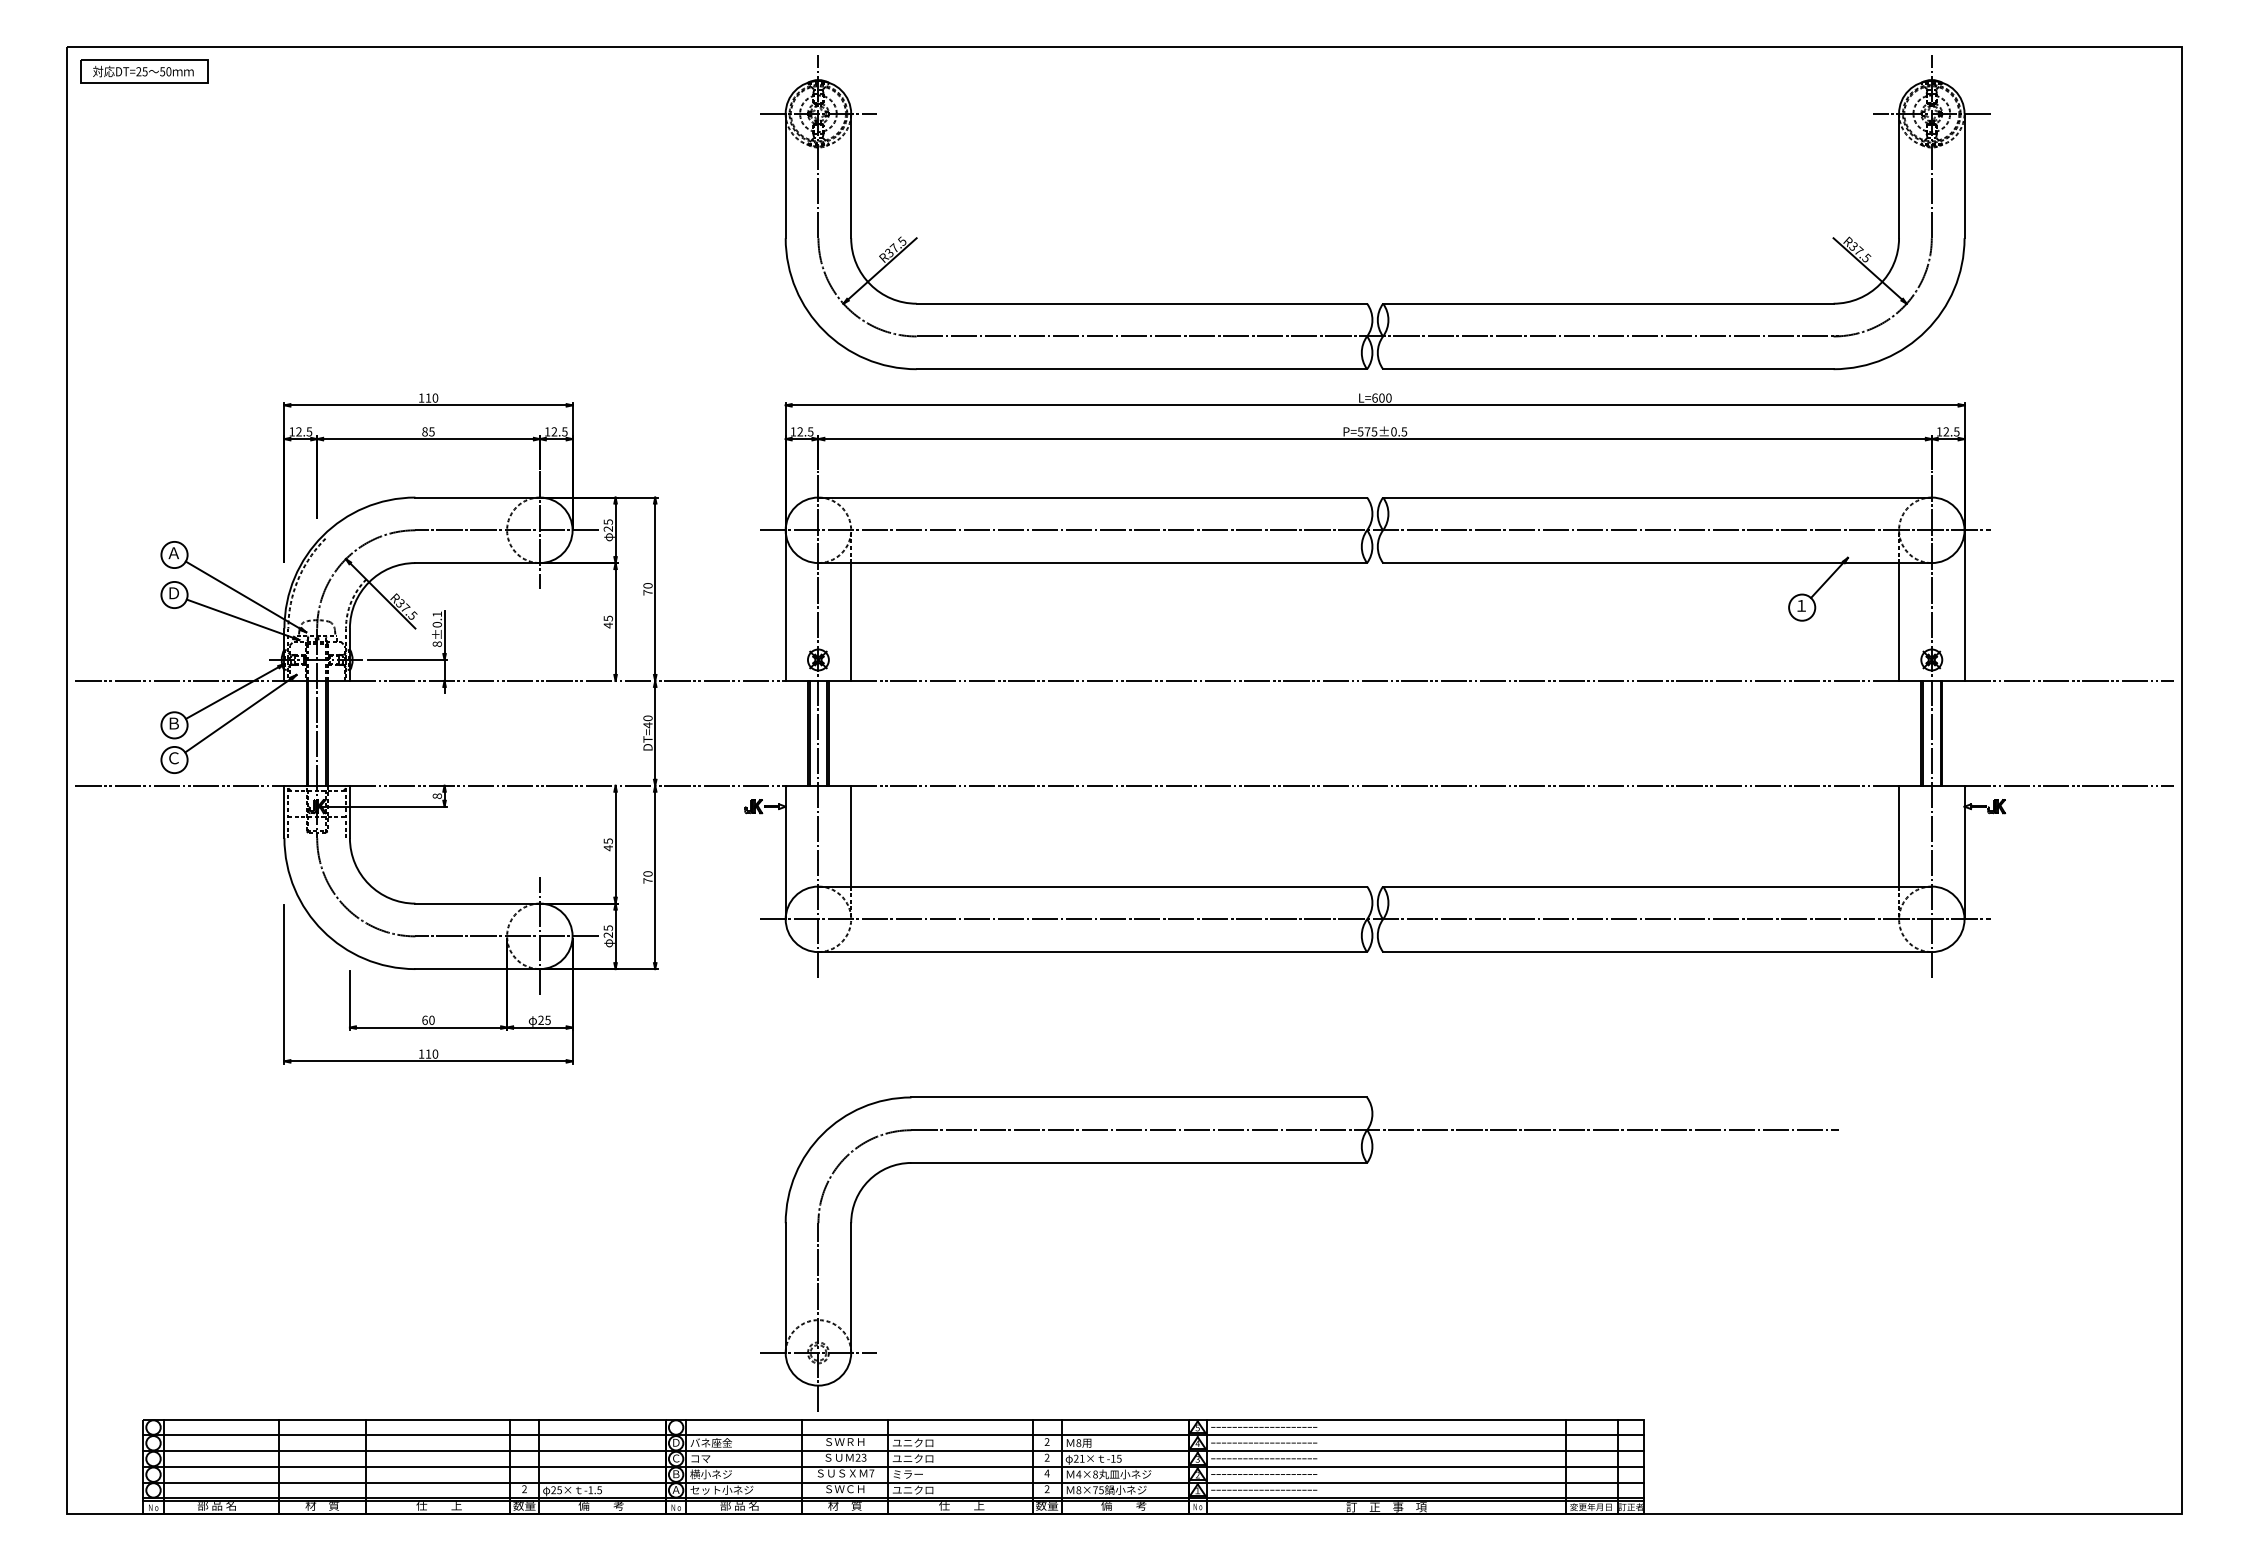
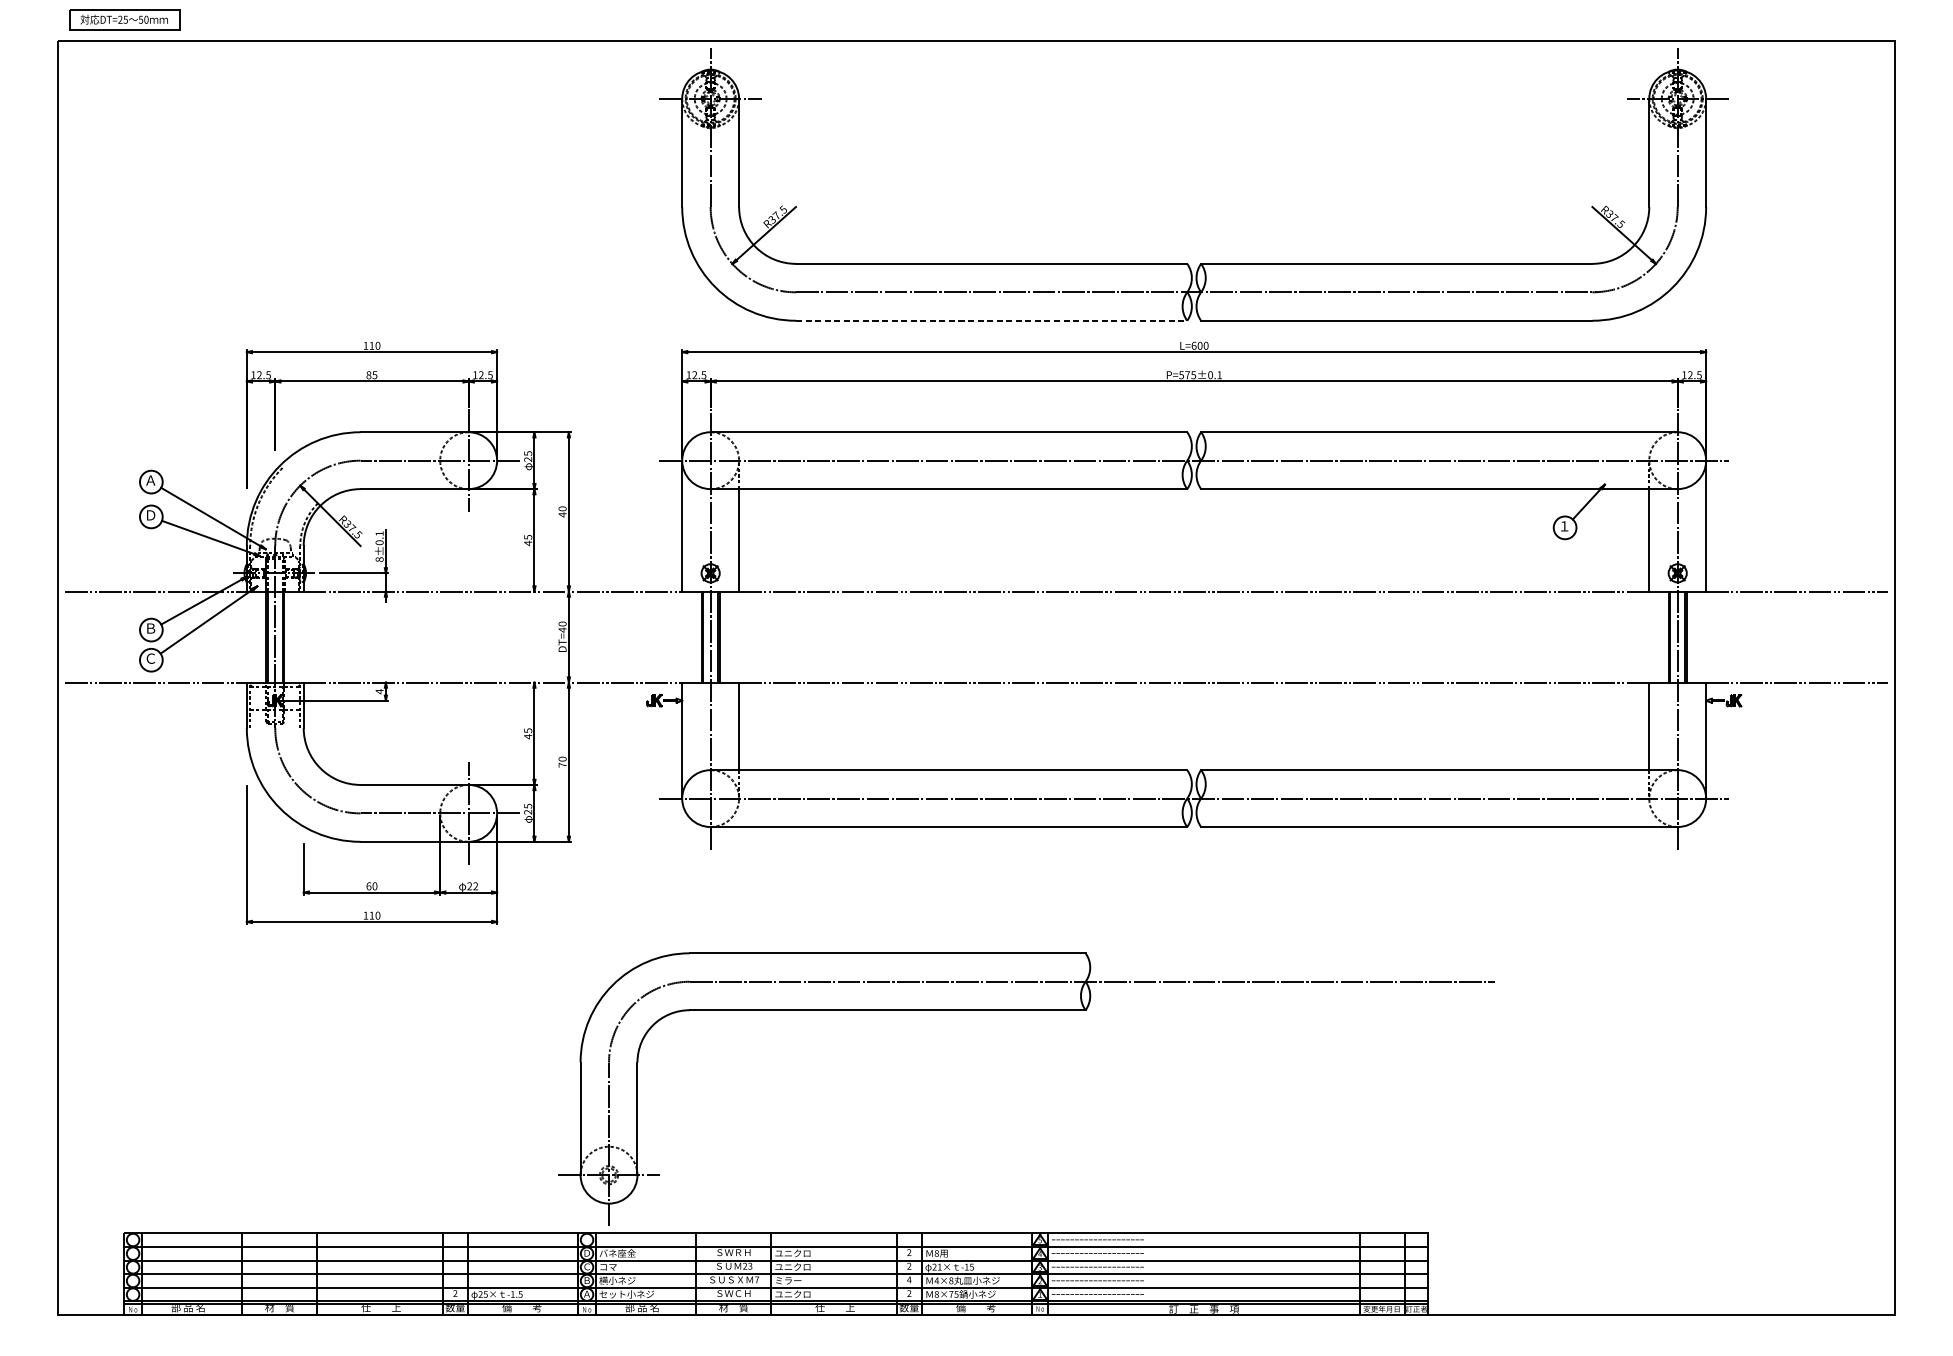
part: (144, 71) -> (125, 19), moved
line: (1142, 369) -> (992, 321), solid -> dashed
text: (1404, 431) -> (1219, 374), P=575±0.5 -> P=575±0.1
text: (647, 592) -> (562, 514), 70 -> 40
text: (436, 796) -> (378, 691), 8 -> 4
text: (547, 1019) -> (475, 885), 25 -> 22
part: (1299, 1163) -> (1026, 1010), moved

